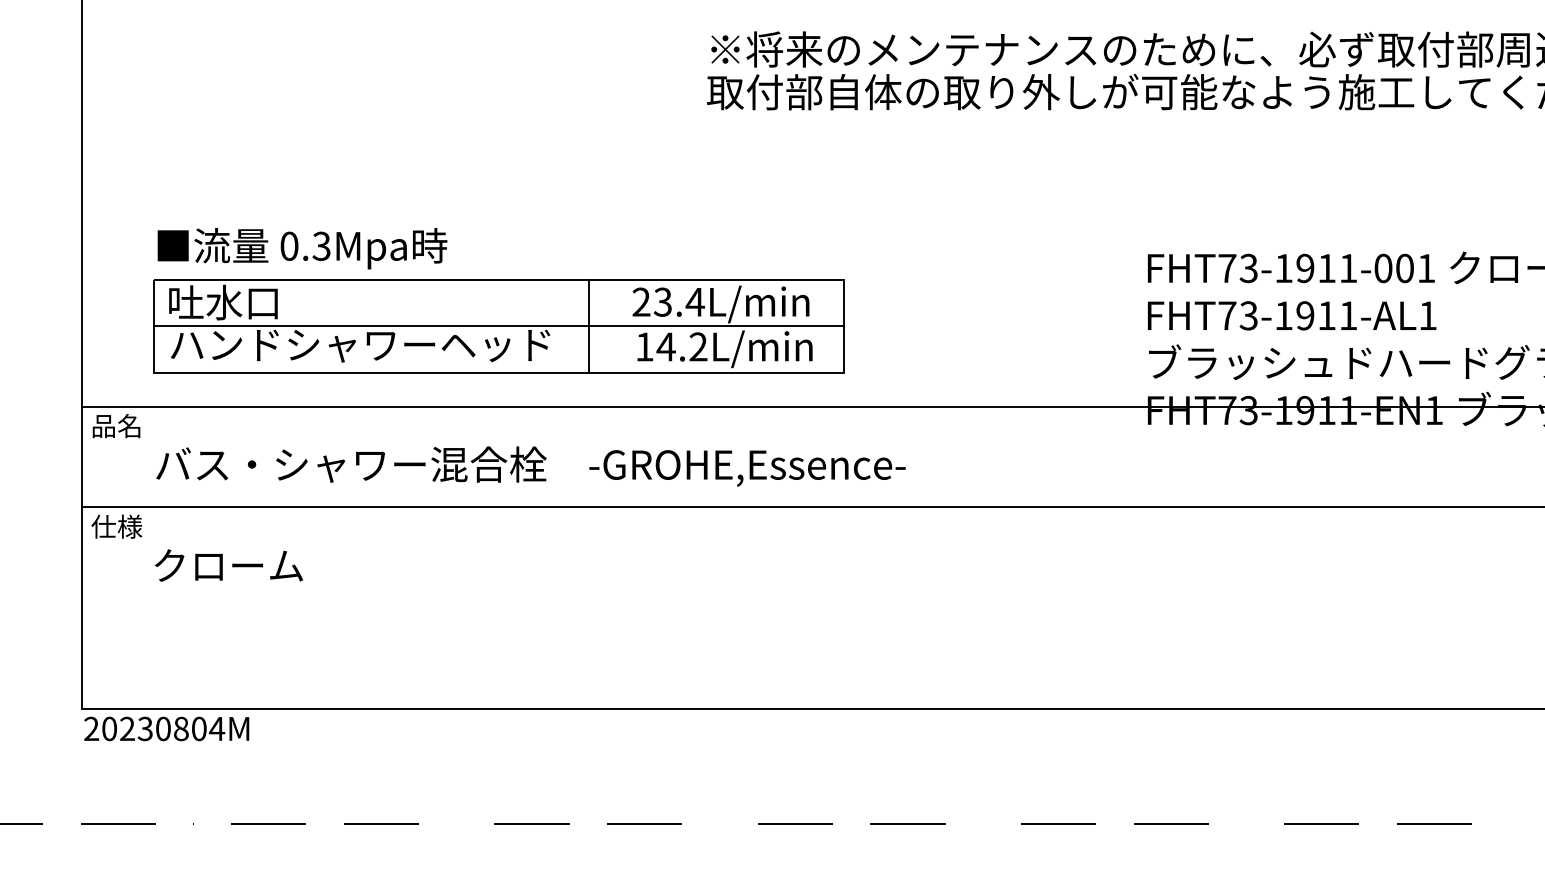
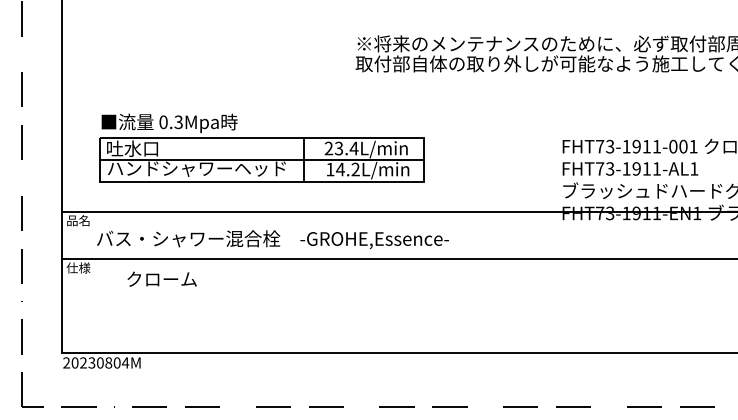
part: (497, 299) -> (261, 147), moved
text: (227, 563) -> (161, 278), moved

